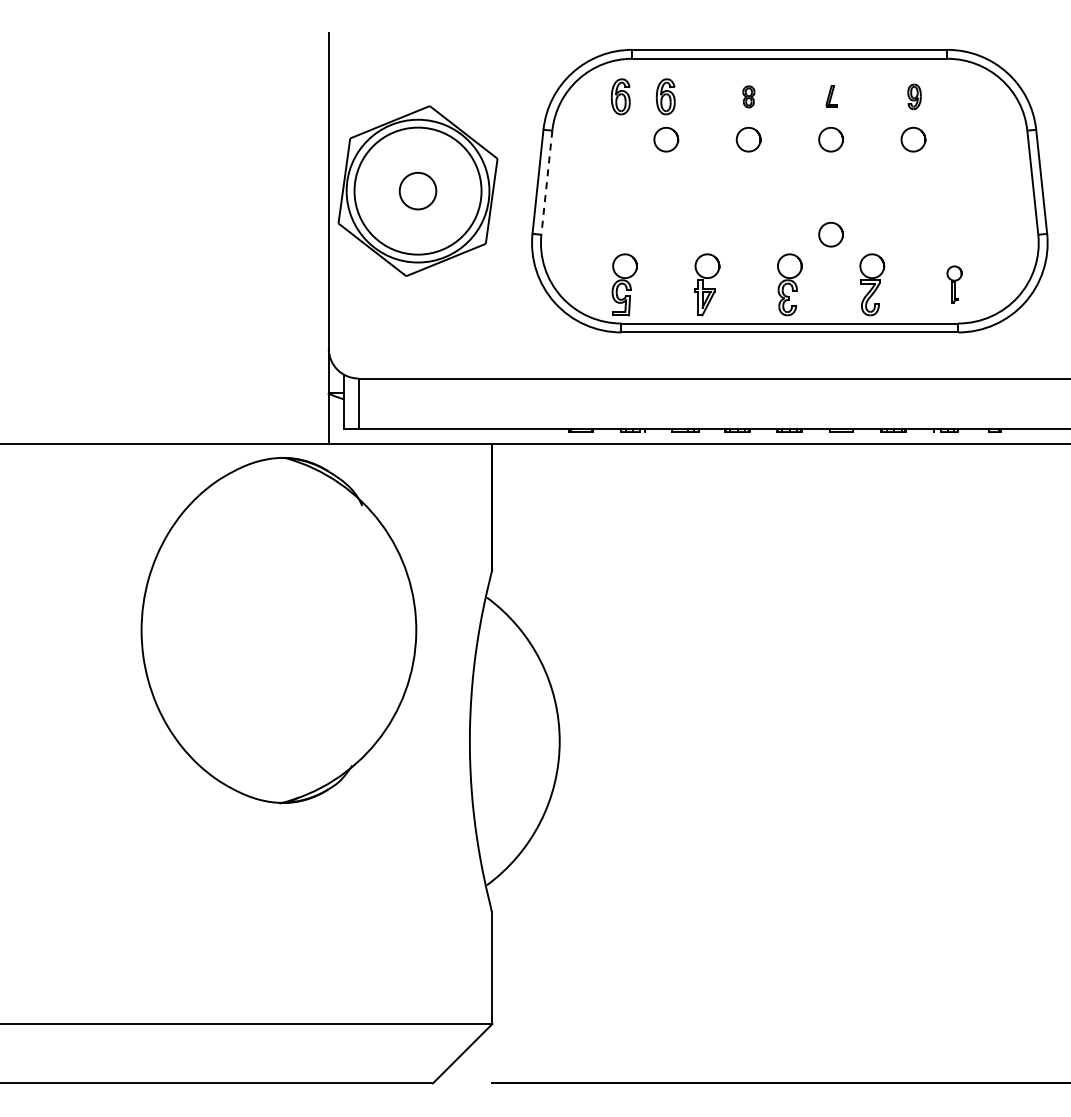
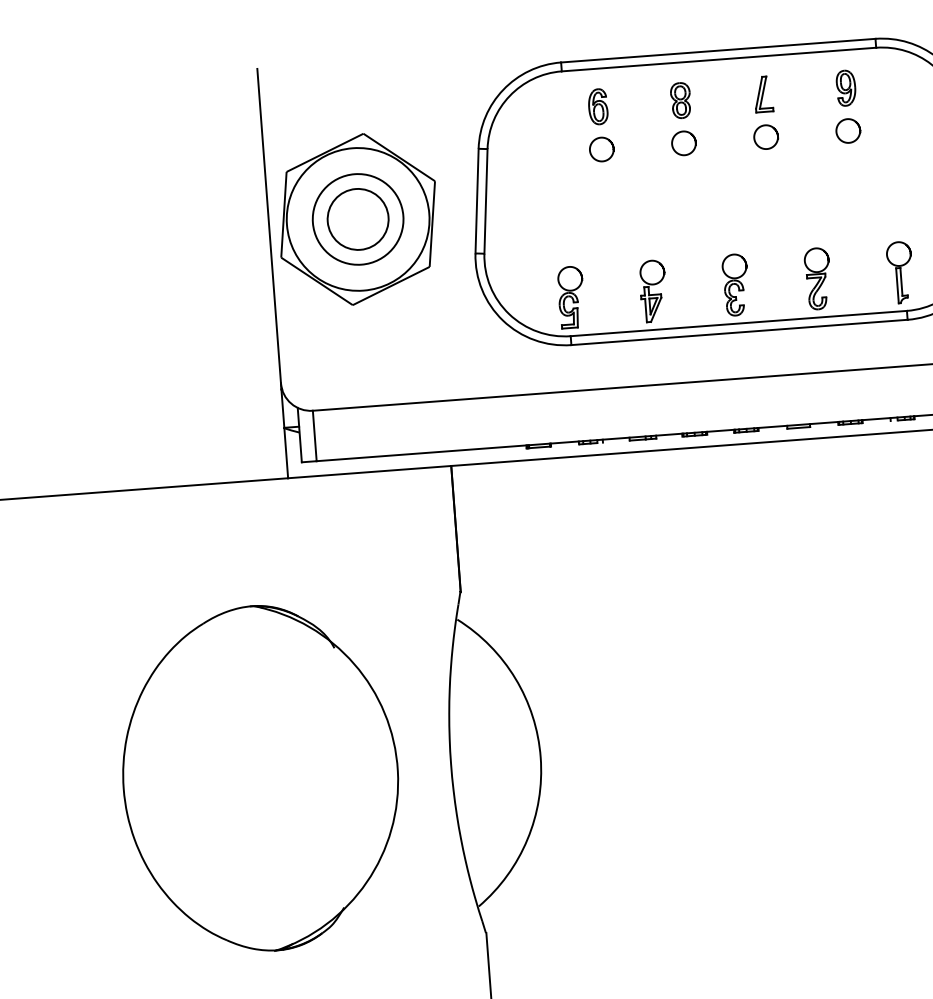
part: (620, 96) -> (552, 109), removed
part: (748, 96) -> (680, 100), size x1.67
part: (831, 96) -> (763, 94), size x1.67
part: (914, 96) -> (846, 87), size x1.43
line: (546, 183) -> (485, 202), dashed -> solid
circle: (417, 190) -> (357, 218), size x0.71
circle: (417, 190) -> (357, 218), size x1.67
curve: (822, 228) -> (764, 226), removed
part: (954, 284) -> (900, 272), size x1.67
part: (278, 630) -> (260, 778), moved

